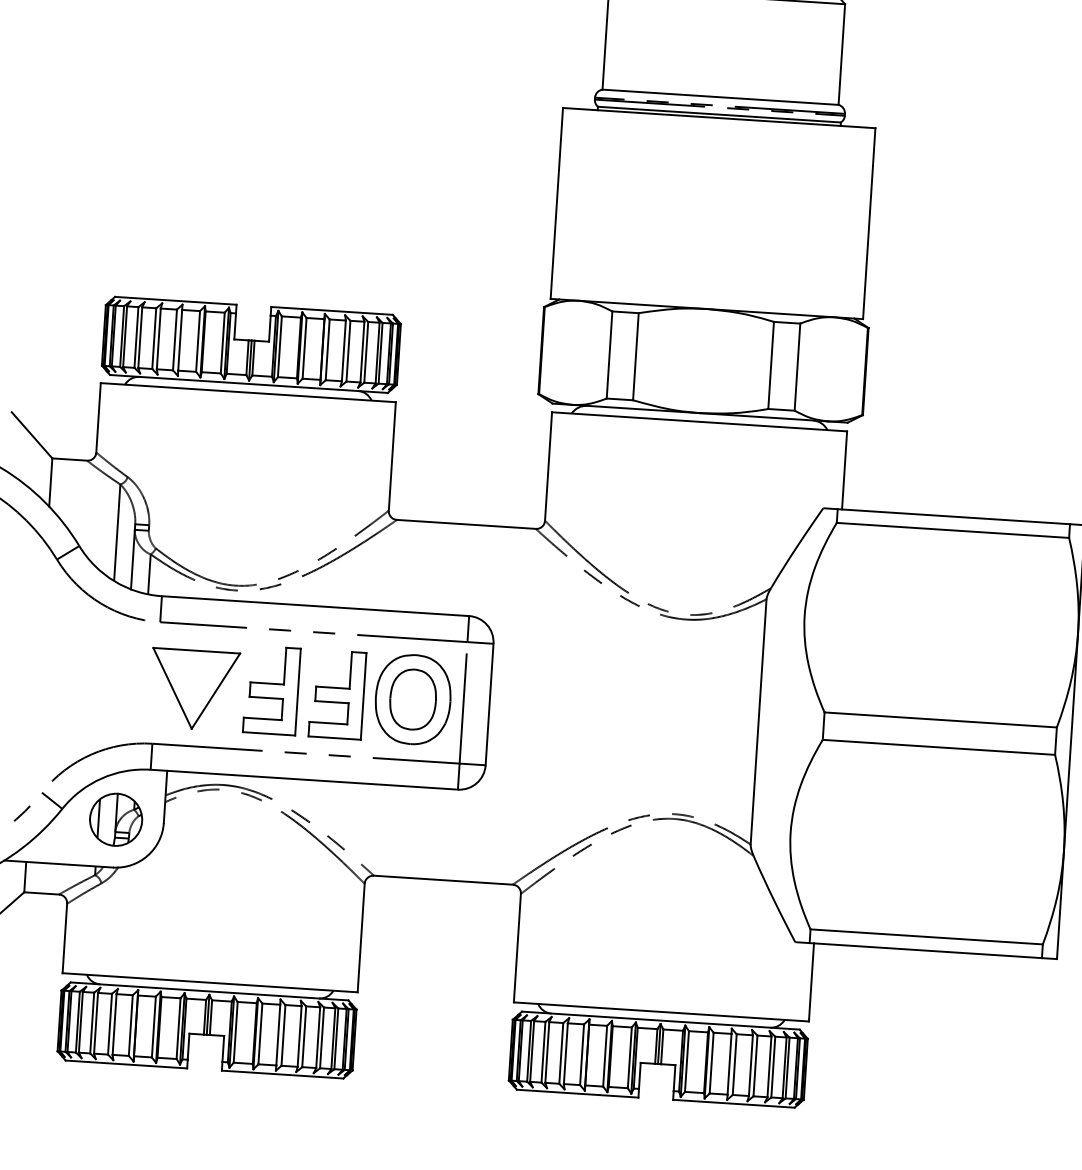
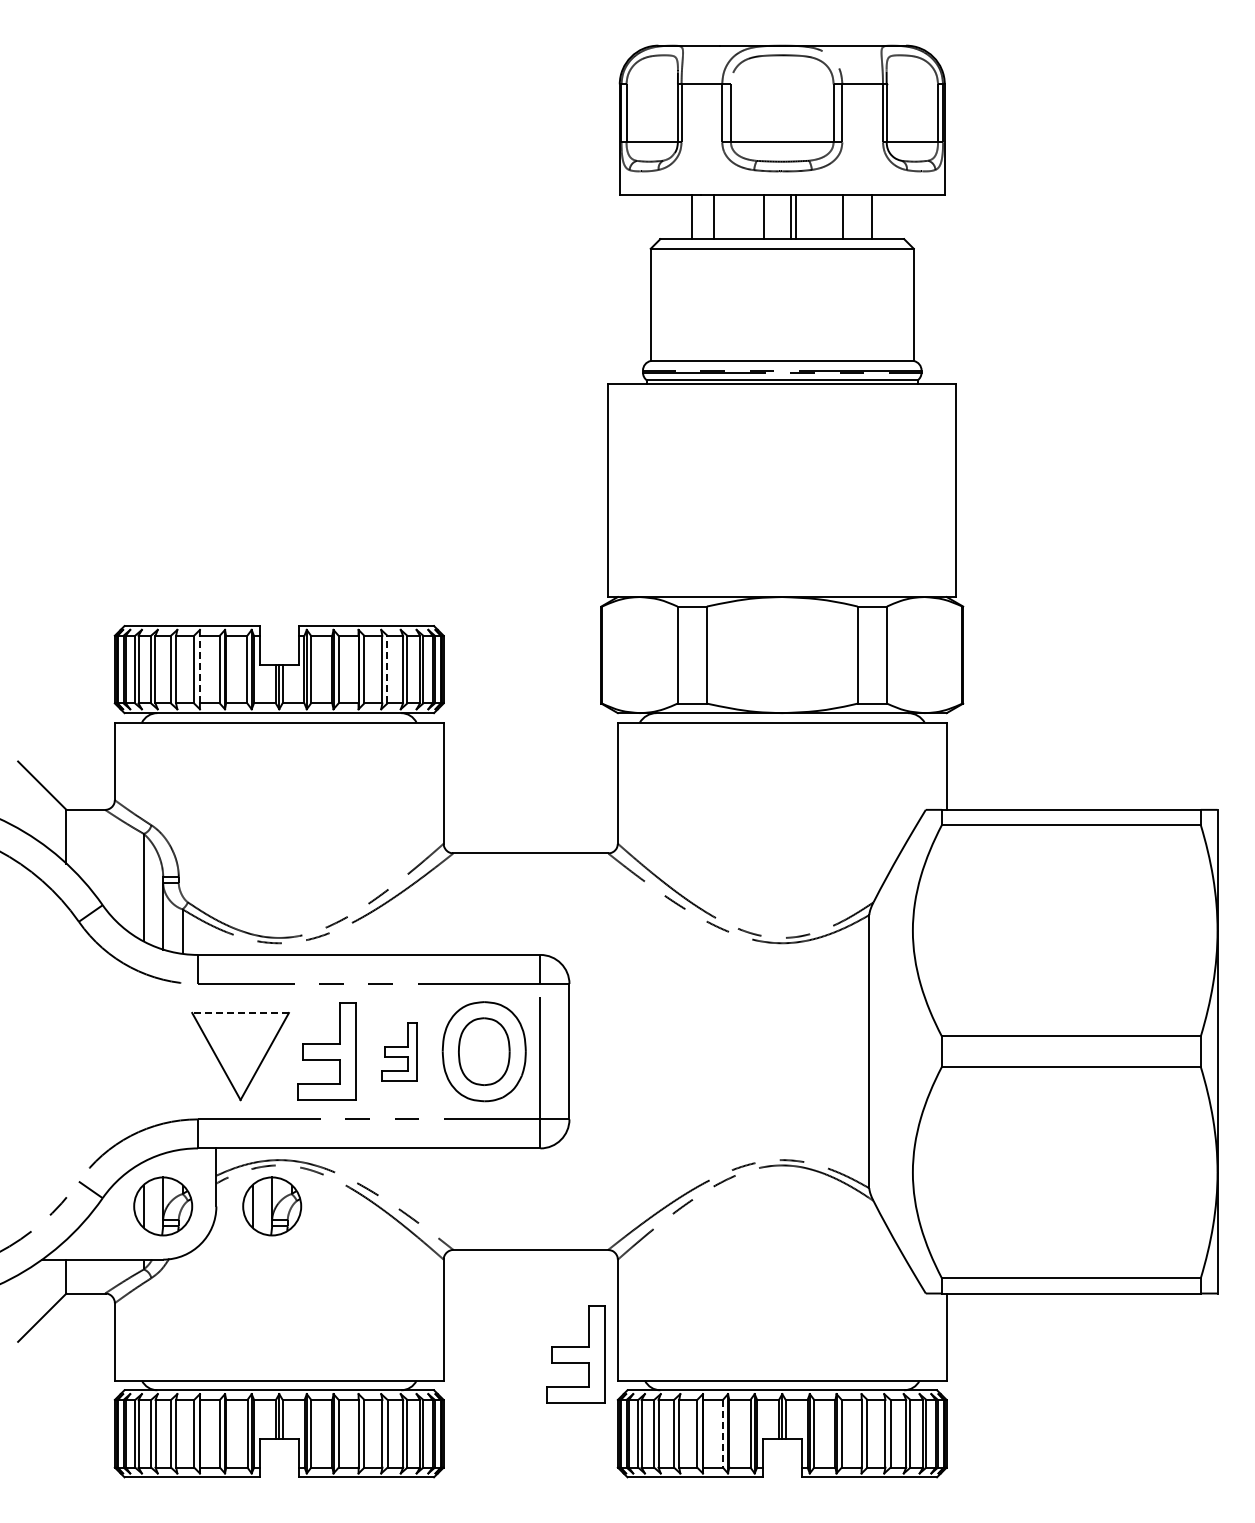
line: (179, 340) -> (199, 669), solid -> dashed
line: (348, 351) -> (387, 669), solid -> dashed
line: (196, 650) -> (240, 1012), solid -> dashed
part: (337, 694) -> (399, 1051), size x0.6
part: (214, 826) -> (272, 1206), added
part: (477, 976) -> (575, 1354), added
line: (605, 1056) -> (723, 1433), solid -> dashed

